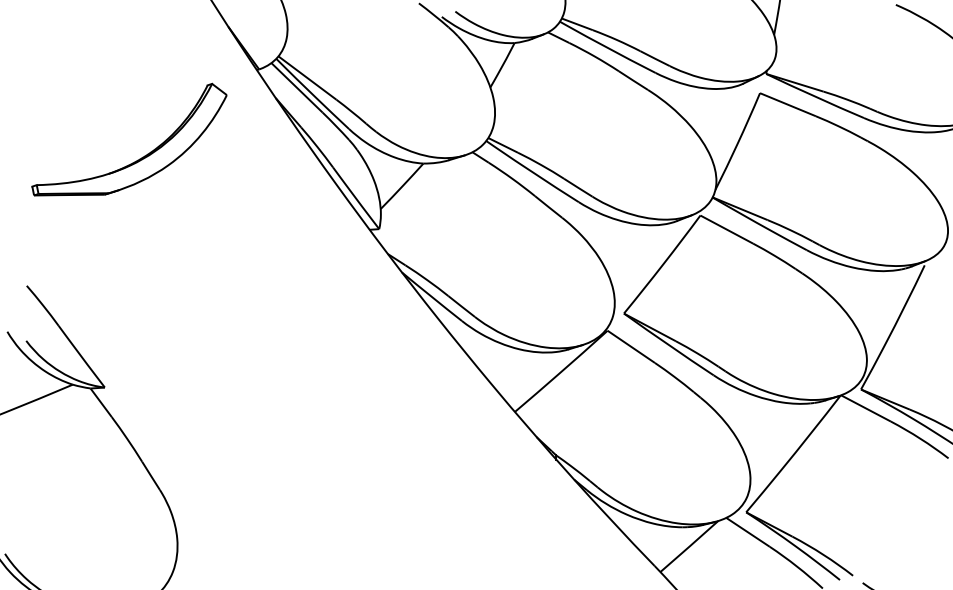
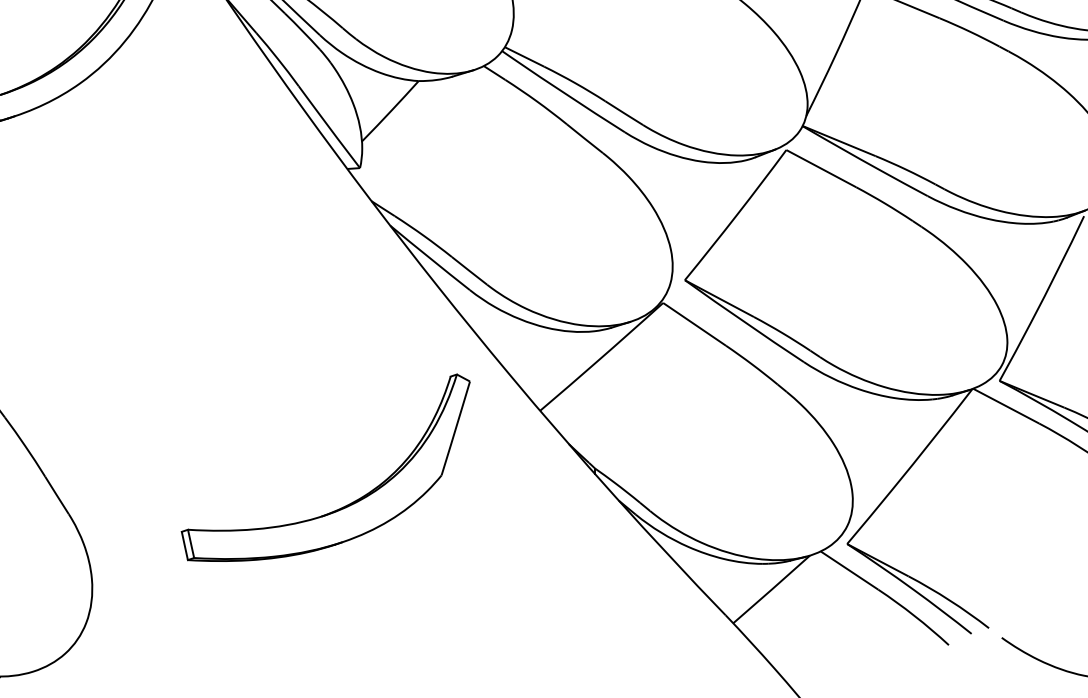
part: (364, 484) -> (340, 507), added

